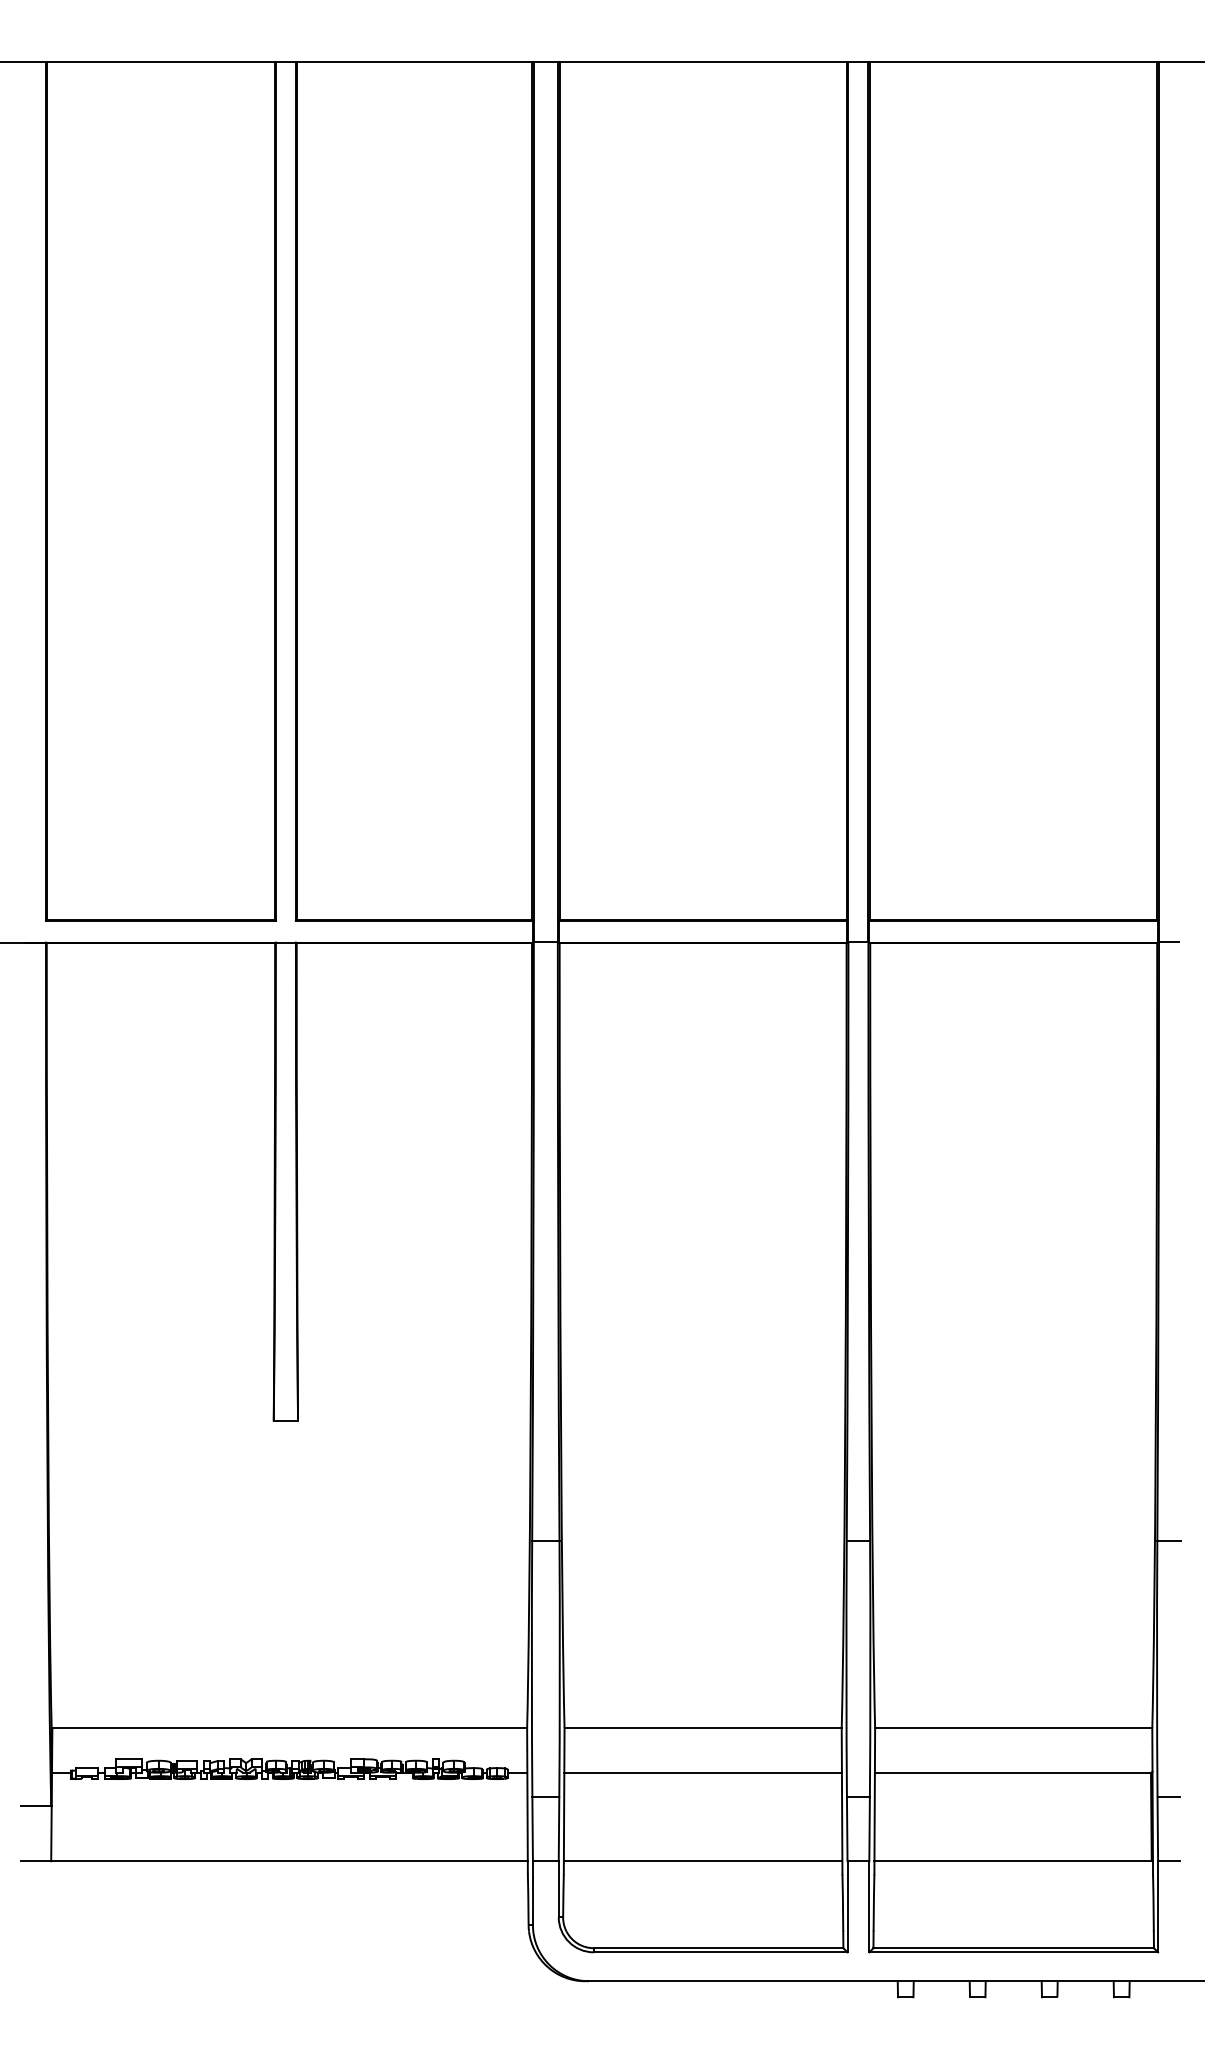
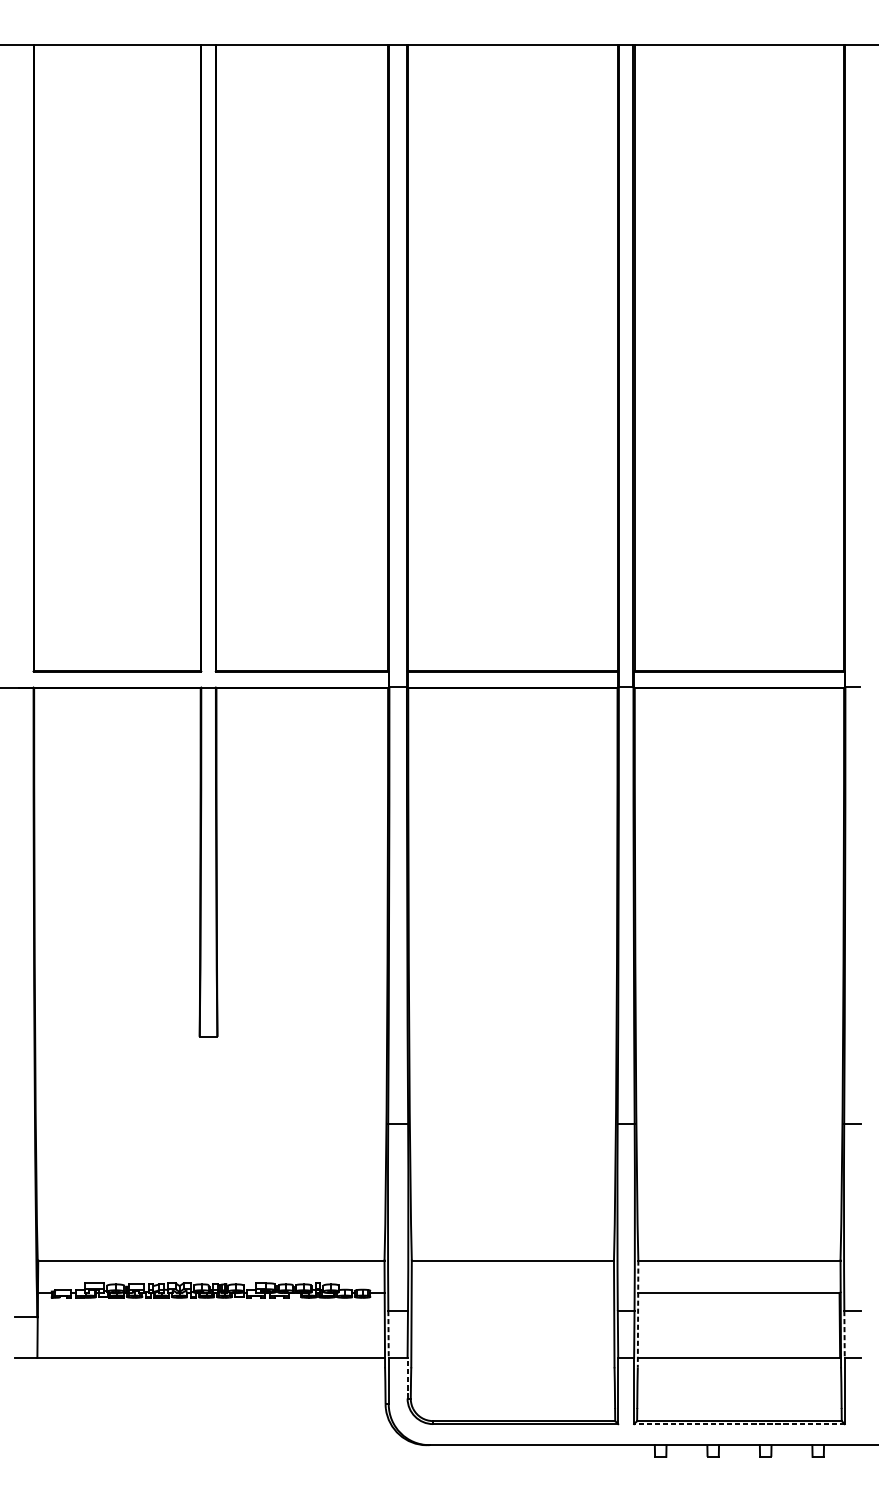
line: (702, 1773) -> (512, 1293), removed
line: (874, 1801) -> (637, 1314), solid -> dashed
line: (532, 1829) -> (388, 1334), solid -> dashed
line: (1157, 1829) -> (844, 1334), solid -> dashed
line: (702, 1861) -> (512, 1357), removed
line: (558, 1889) -> (407, 1378), solid -> dashed
line: (1013, 1952) -> (739, 1424), solid -> dashed

